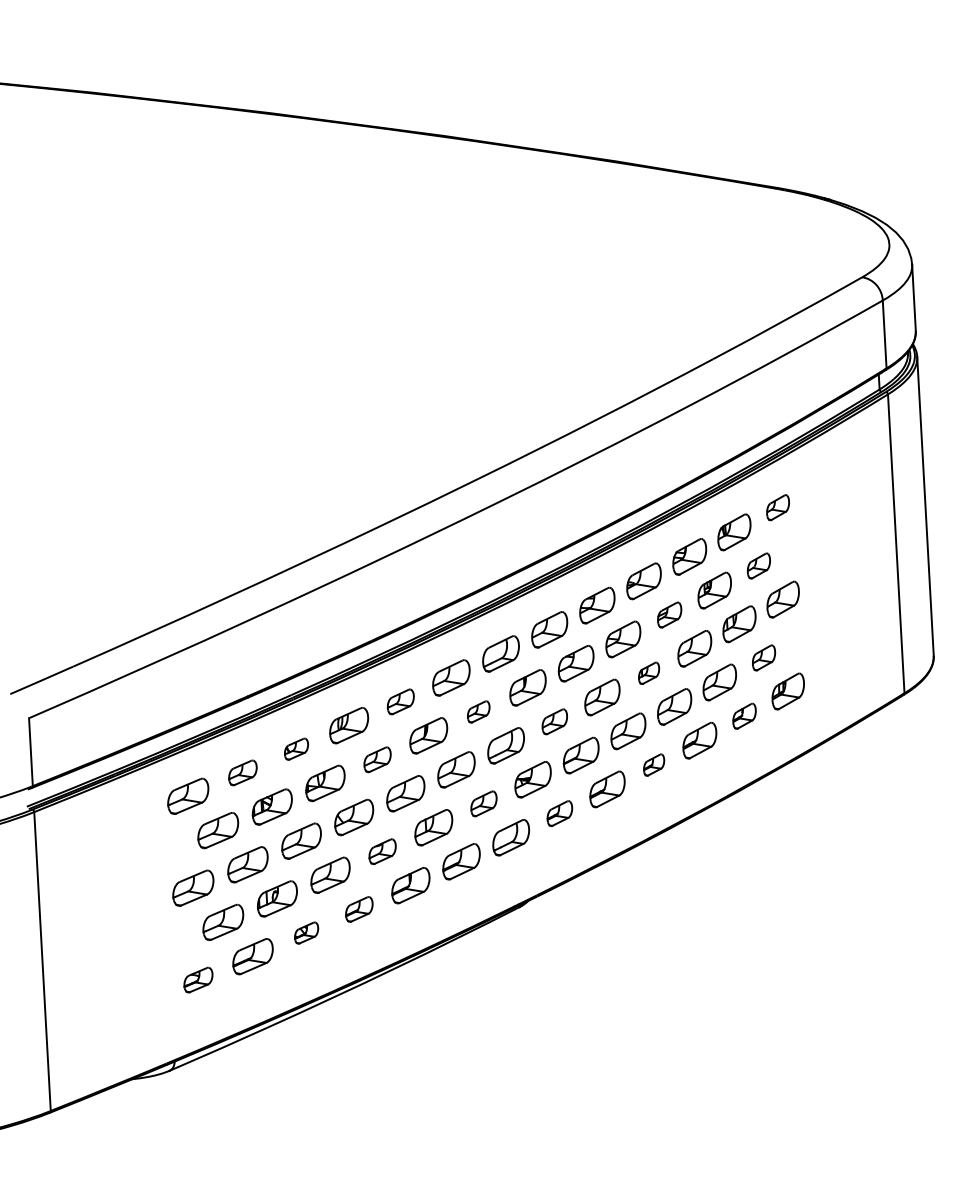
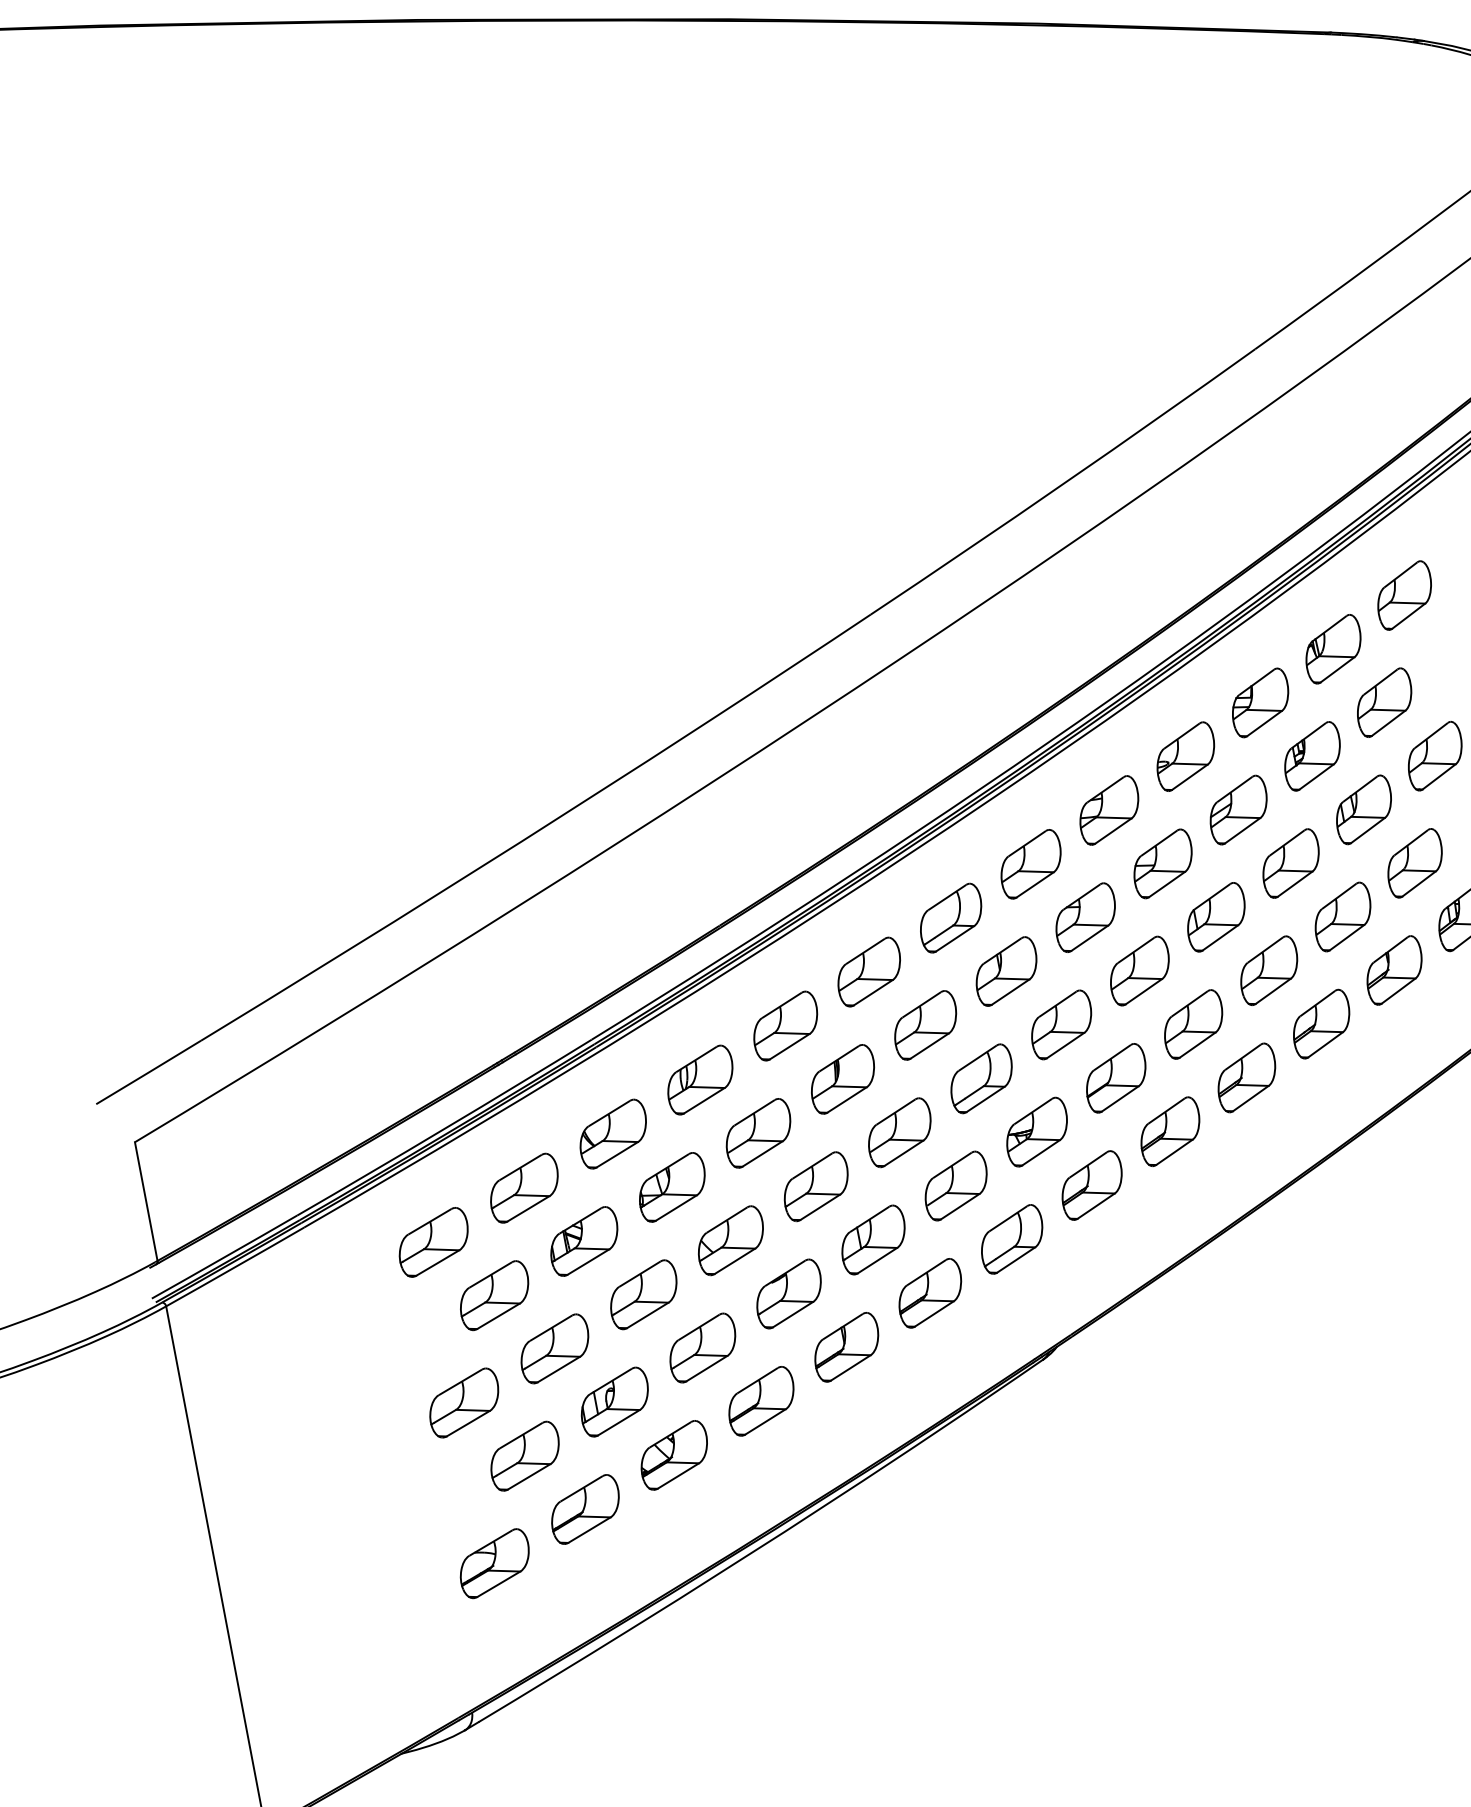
part: (777, 507) -> (1403, 595), size x1.43
part: (758, 565) -> (1383, 701), size x1.43
part: (669, 614) -> (1238, 809), size x1.43
part: (763, 657) -> (1414, 862), size x1.43
part: (648, 673) -> (1215, 917), size x1.67
part: (400, 701) -> (785, 1025), size x1.43
part: (478, 711) -> (924, 1024), size x1.67
part: (744, 716) -> (1394, 971), size x1.43
part: (554, 721) -> (1061, 1024), size x1.43
part: (296, 748) -> (613, 1132), size x1.67
part: (377, 759) -> (758, 1133), size x1.43
part: (653, 764) -> (1245, 1076), size x1.67
part: (242, 772) -> (523, 1187), size x1.43
part: (483, 803) -> (955, 1185), size x1.43
part: (559, 813) -> (1091, 1185), size x1.43
part: (382, 851) -> (788, 1293), size x1.43
part: (359, 909) -> (761, 1401), size x1.43
part: (306, 932) -> (673, 1454), size x1.67
part: (198, 979) -> (494, 1562), size x1.43

